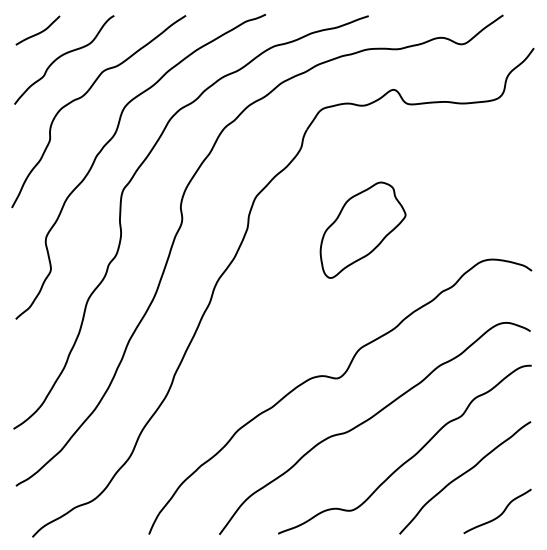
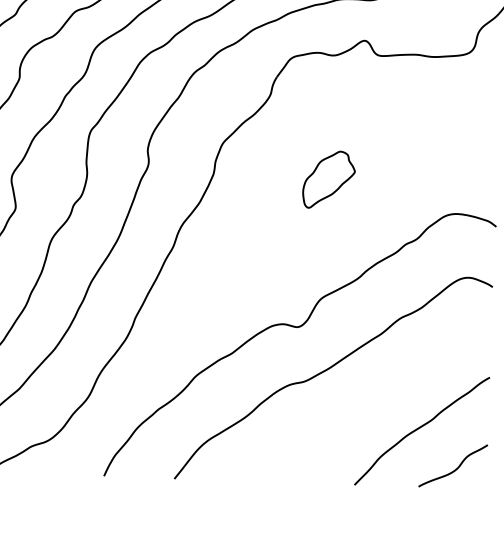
part: (362, 229) -> (328, 179), size x0.6
curve: (411, 456) -> (369, 407), removed

